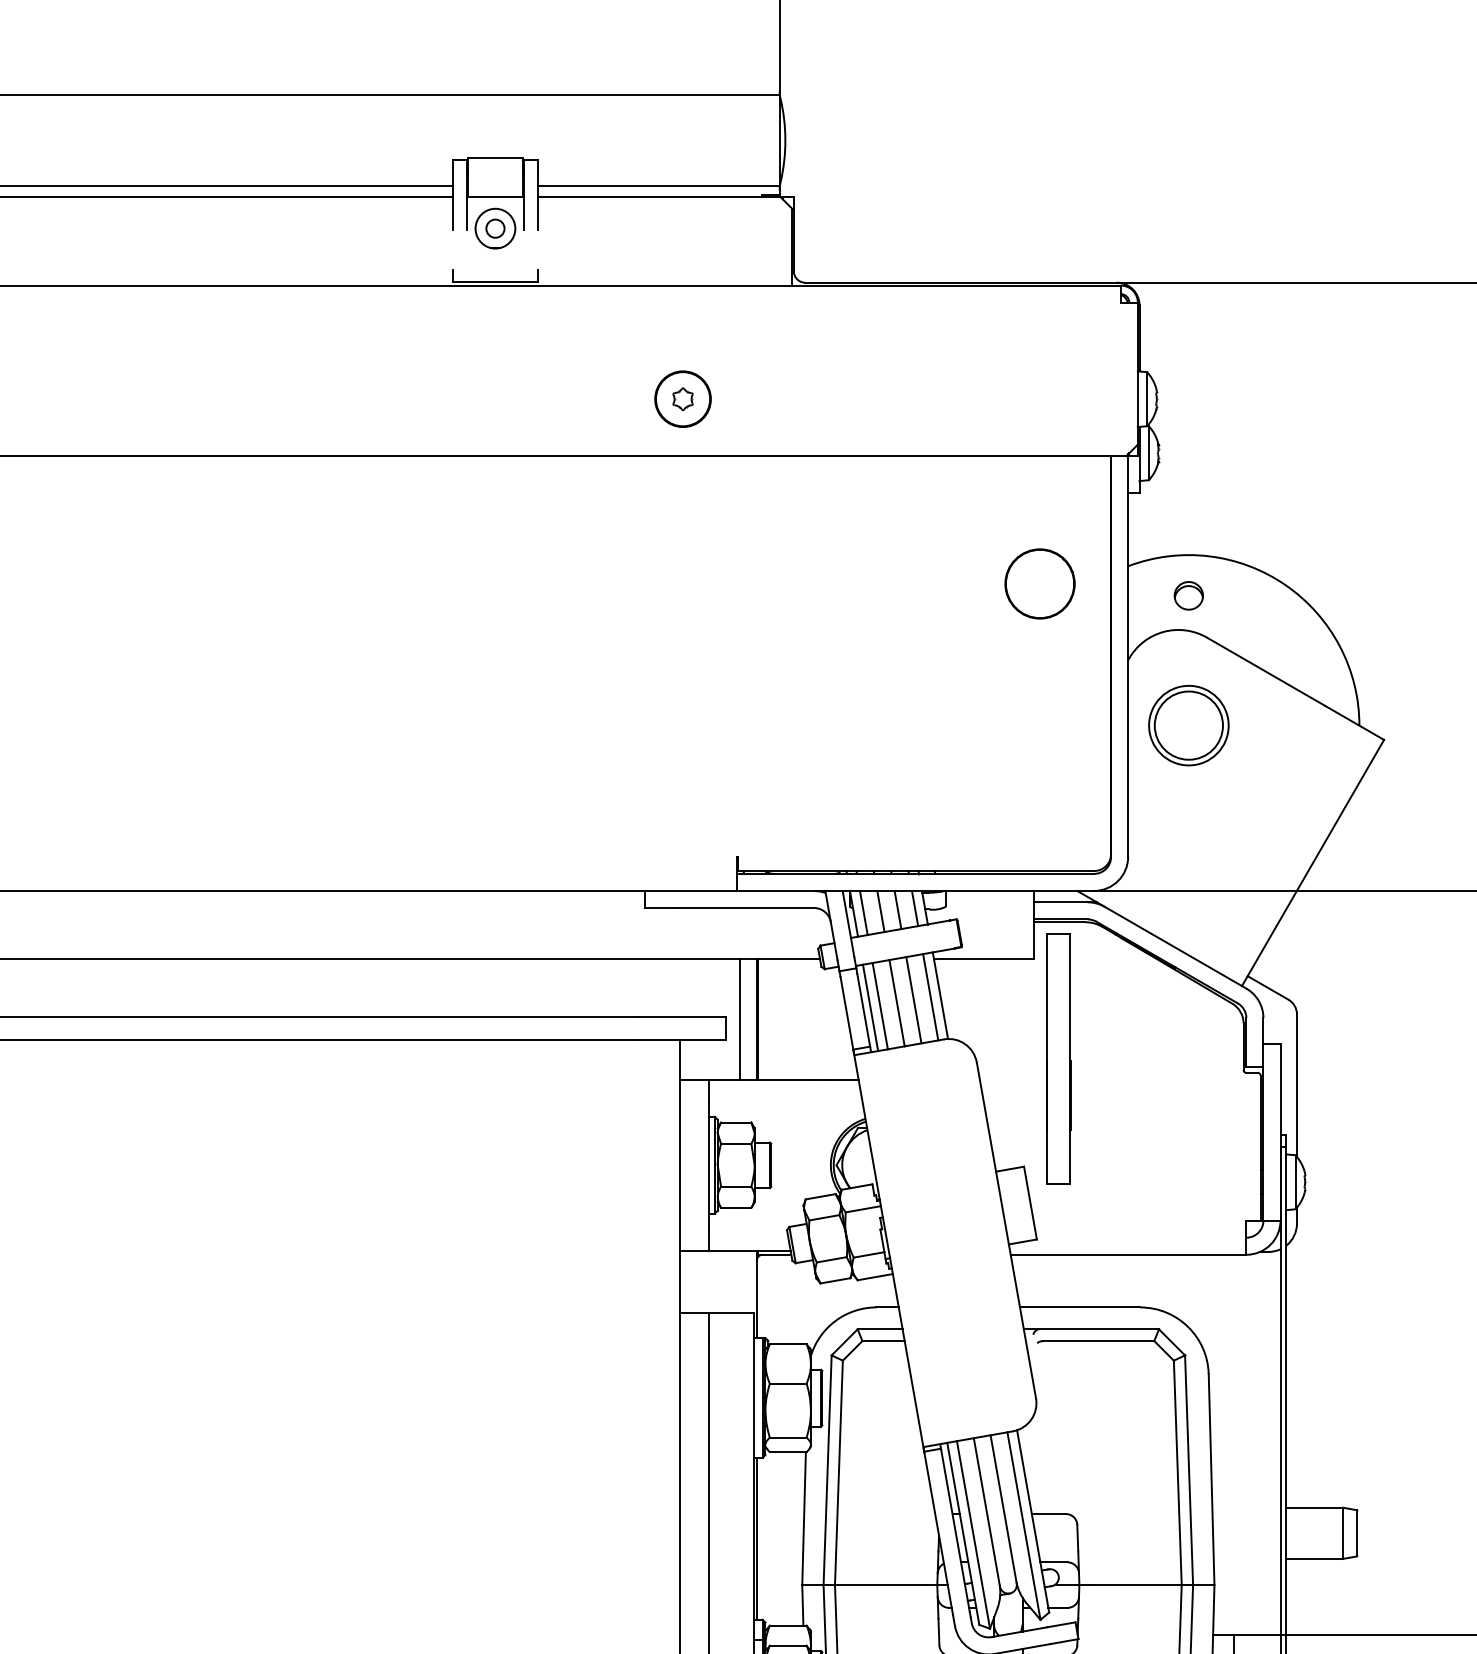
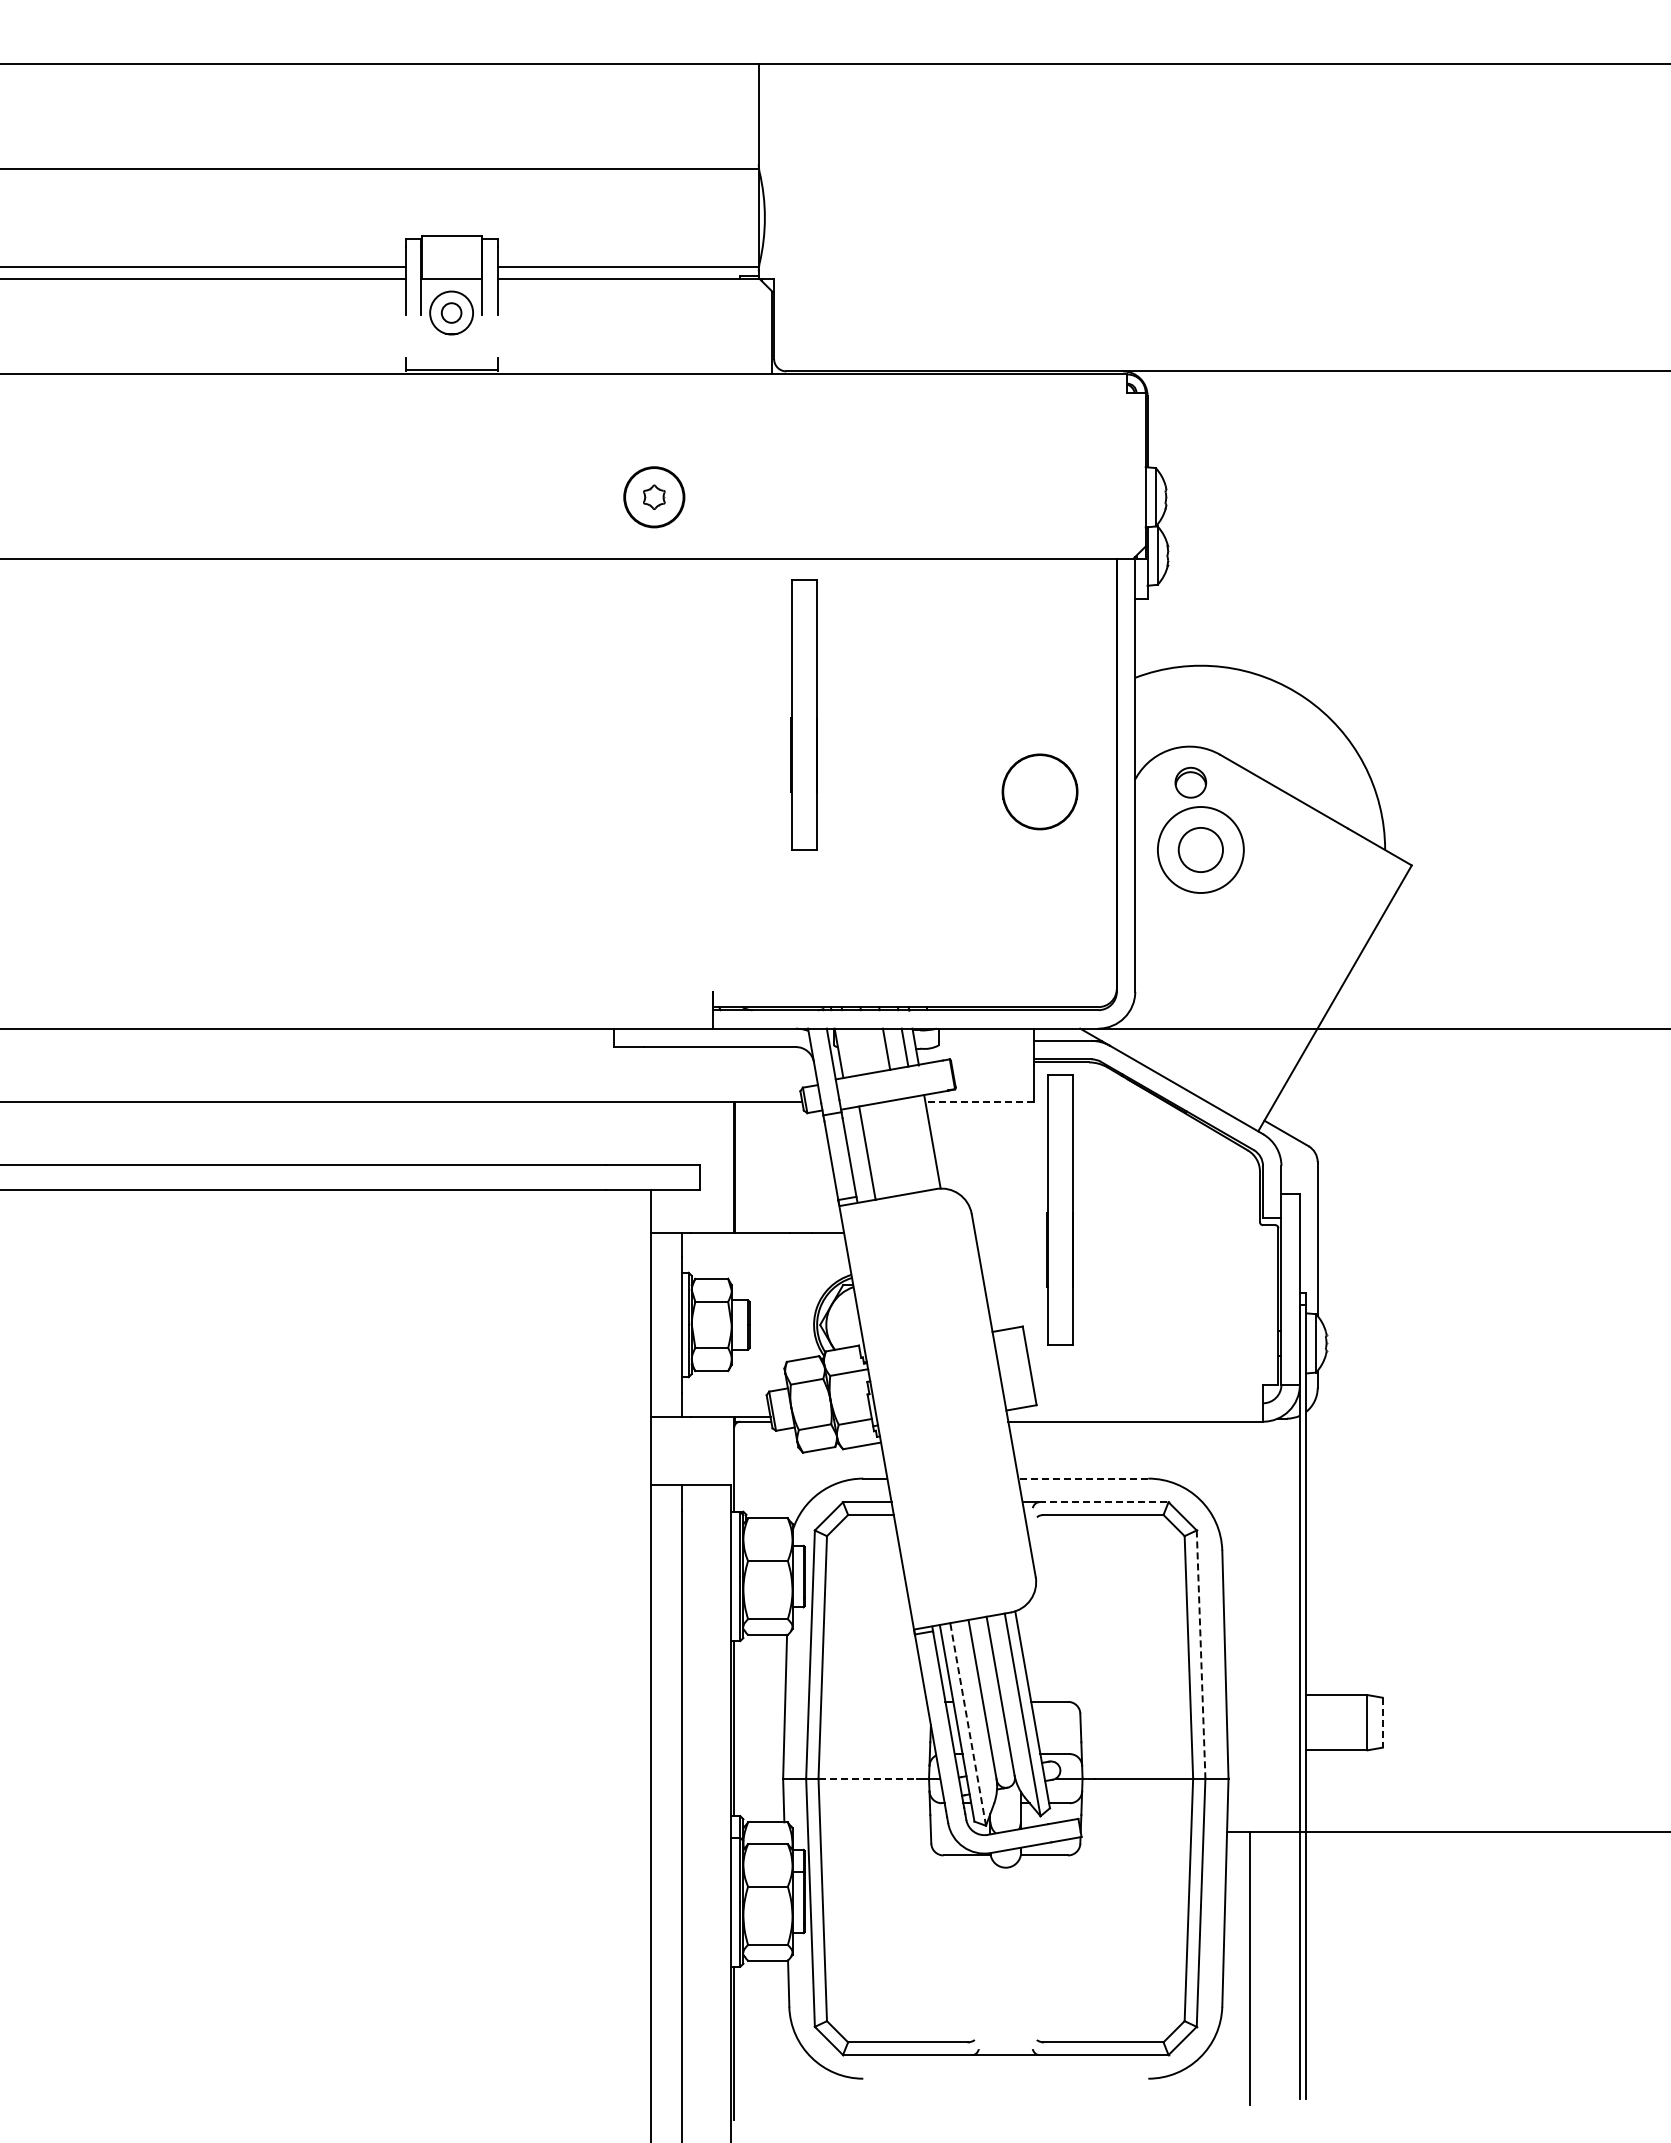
part: (1039, 583) -> (1039, 791), moved
part: (1188, 595) -> (1190, 782), moved
part: (821, 600) -> (803, 714), added
circle: (1188, 725) -> (1200, 849), size x0.6
line: (881, 911) -> (868, 1050), removed
line: (863, 913) -> (849, 1052), removed
line: (983, 959) -> (979, 1102), solid -> dashed
line: (930, 997) -> (921, 1143), removed
line: (913, 1000) -> (903, 1146), removed
line: (897, 1002) -> (885, 1149), removed
line: (870, 1007) -> (856, 1154), removed
line: (739, 1019) -> (715, 1167), removed
line: (1080, 1307) -> (1083, 1478), solid -> dashed
line: (1099, 1329) -> (1104, 1502), solid -> dashed
line: (1189, 1471) -> (1201, 1655), solid -> dashed
line: (1356, 1533) -> (1382, 1722), solid -> dashed
line: (973, 1534) -> (968, 1724), solid -> dashed
line: (881, 1584) -> (868, 1778), solid -> dashed

